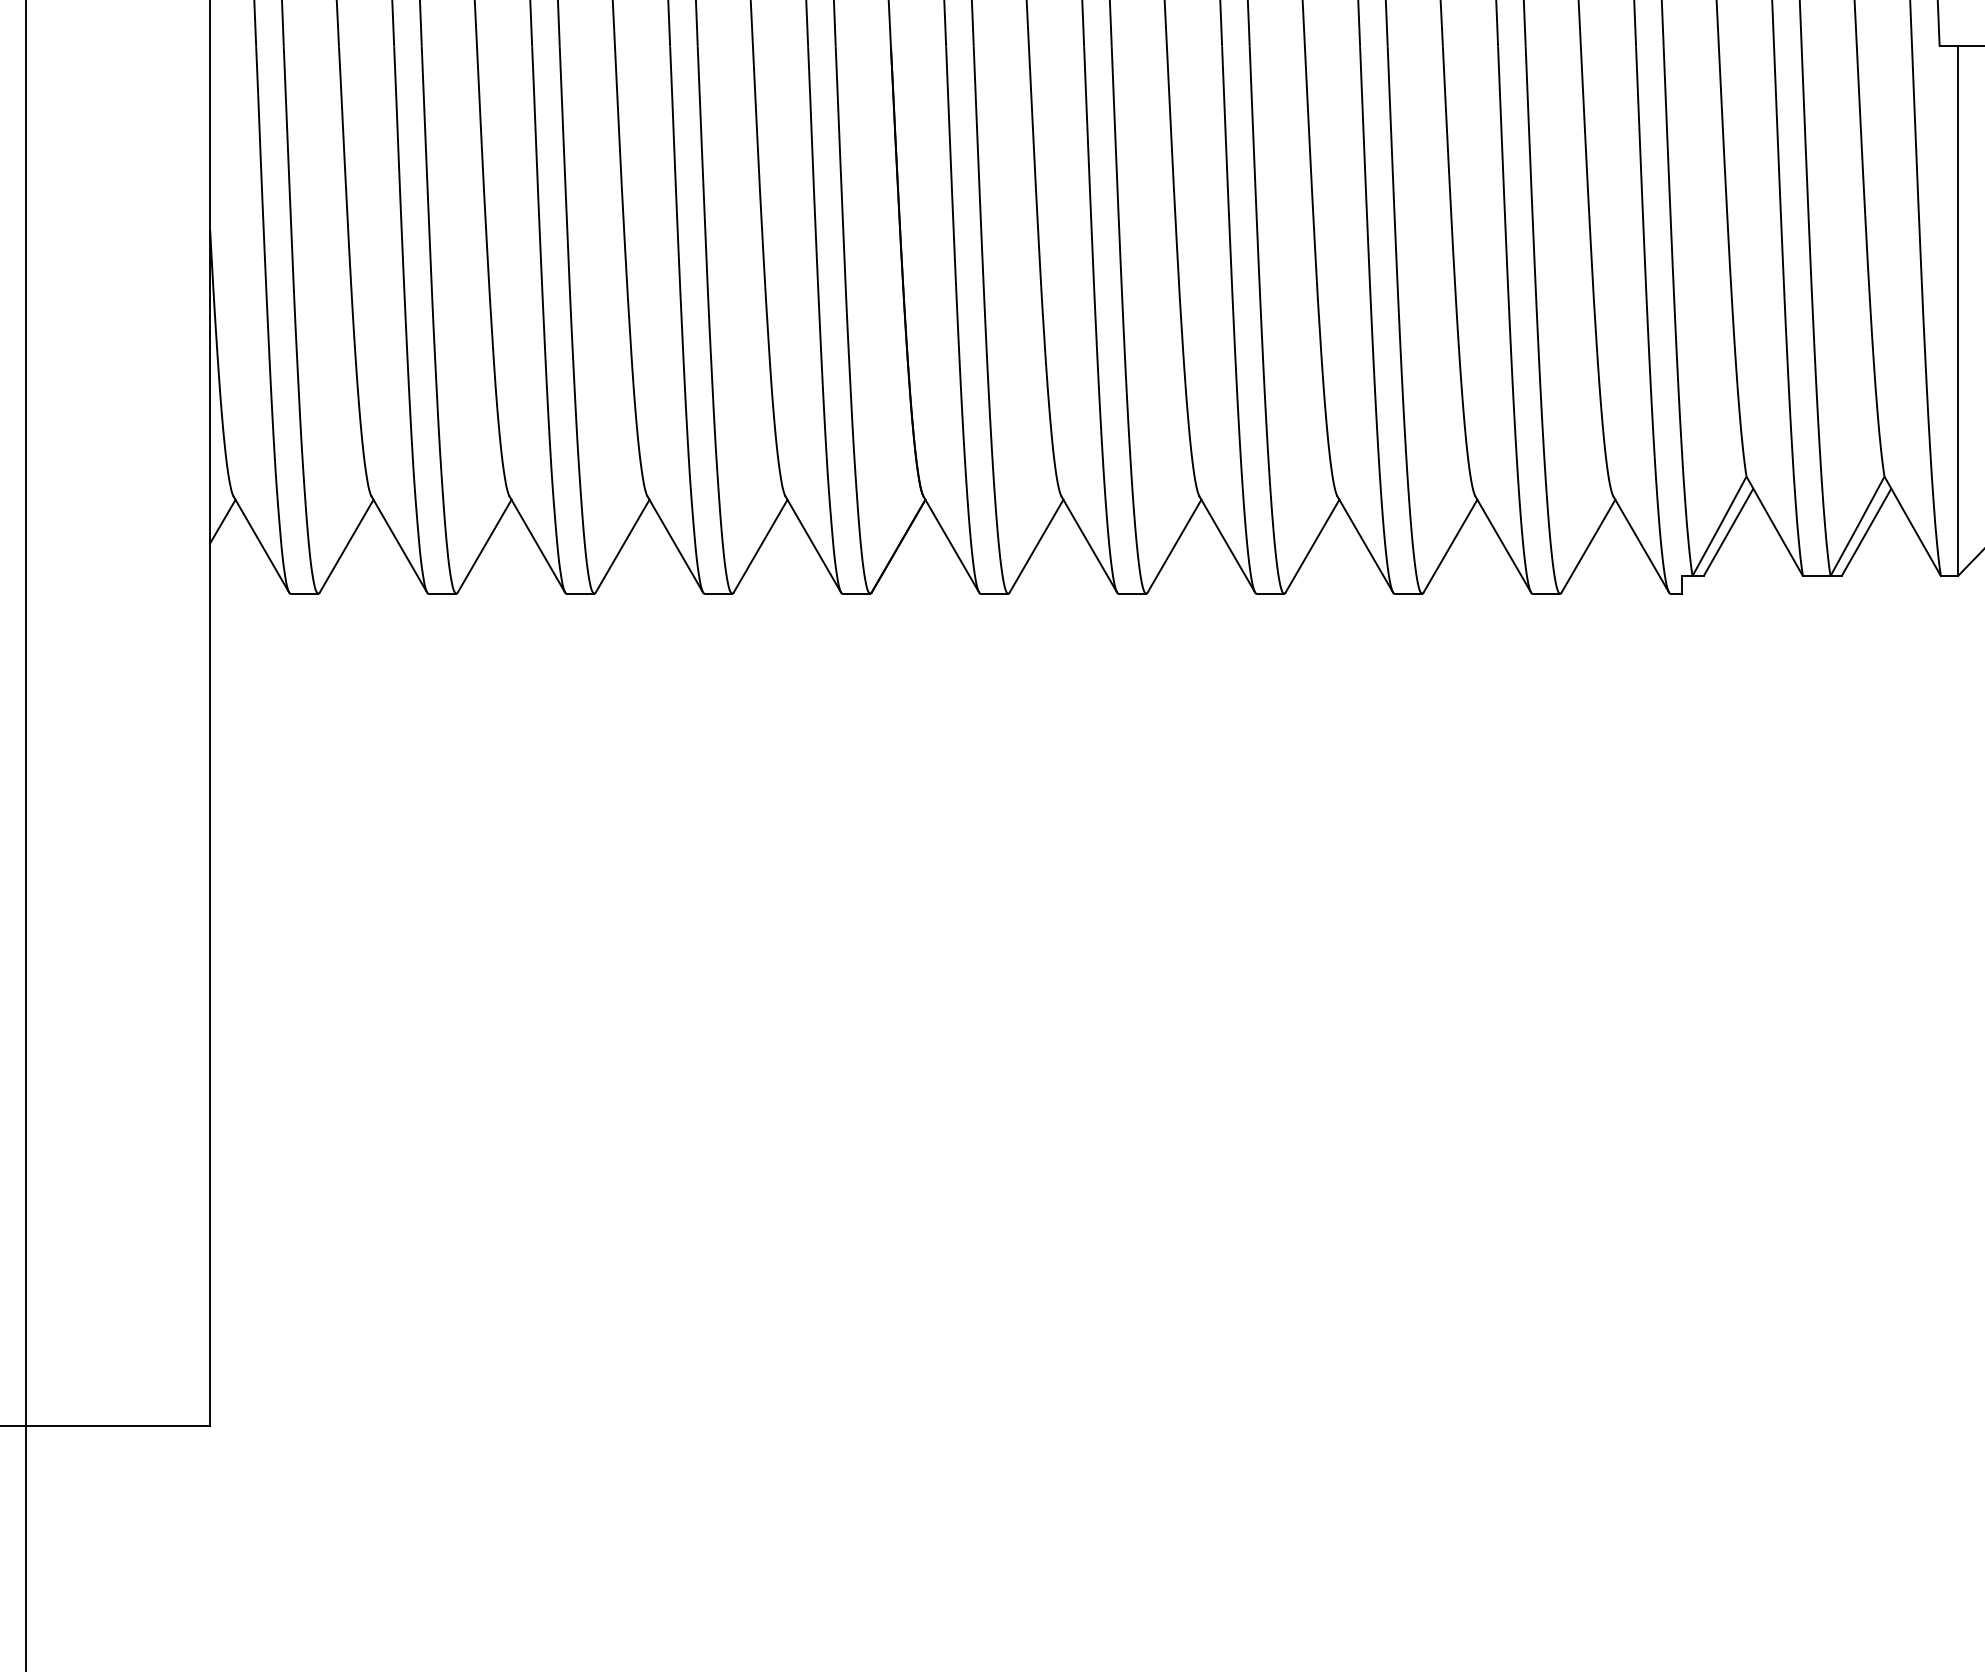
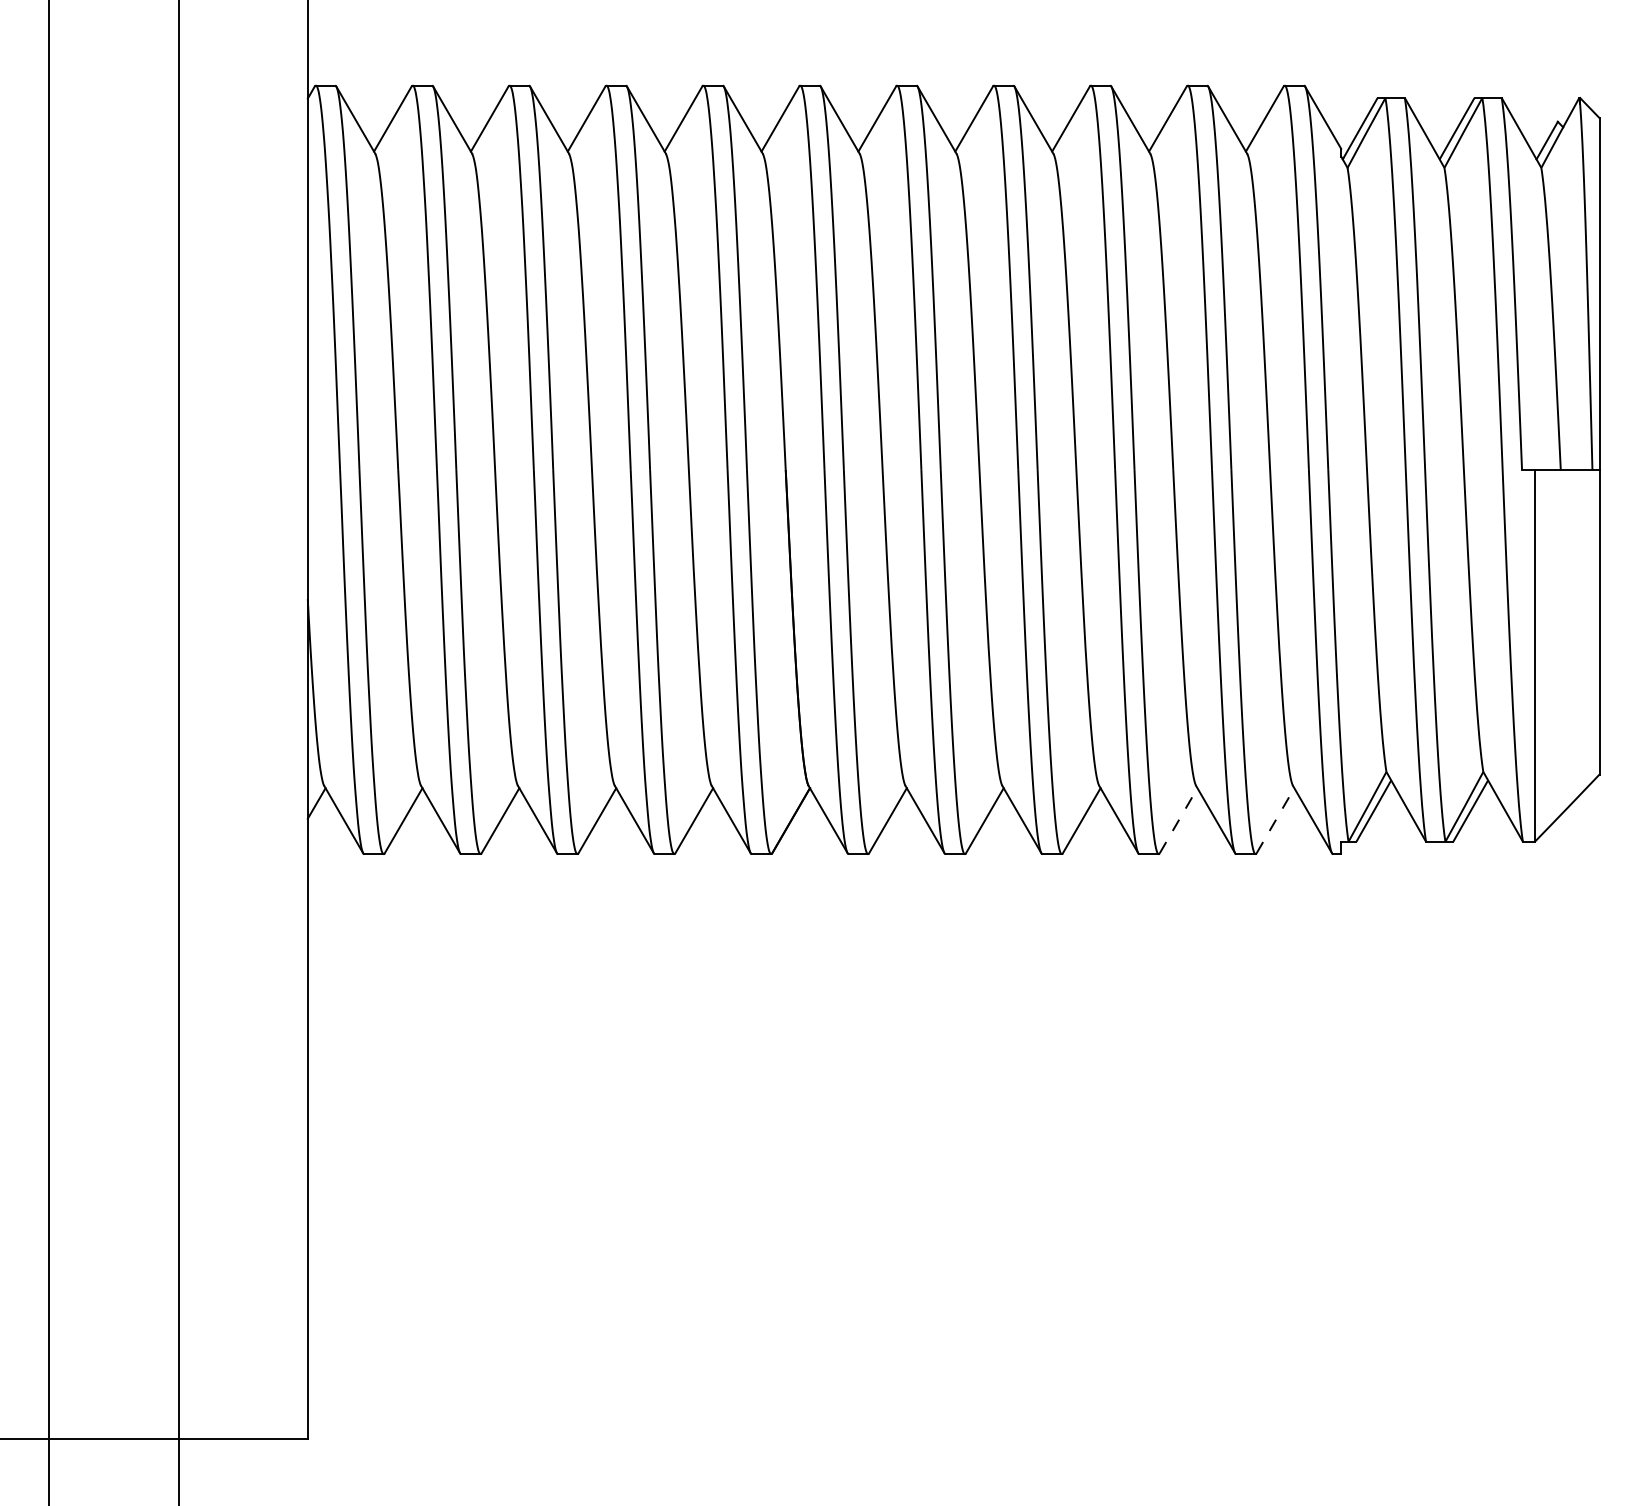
line: (1450, 545) -> (1178, 820), solid -> dashed
line: (1588, 545) -> (1275, 820), solid -> dashed

